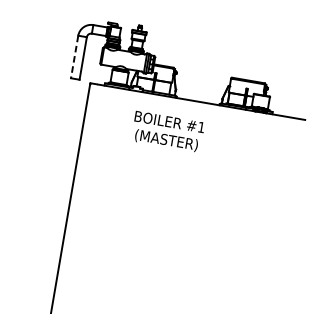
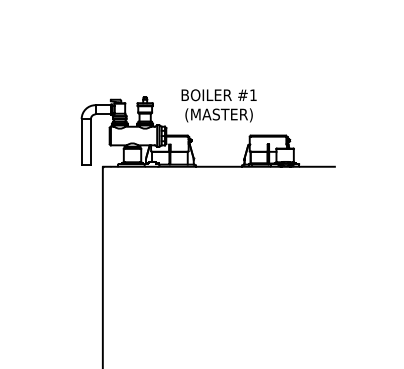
line: (74, 57) -> (81, 142), dashed -> solid
text: (167, 131) -> (218, 105), moved

